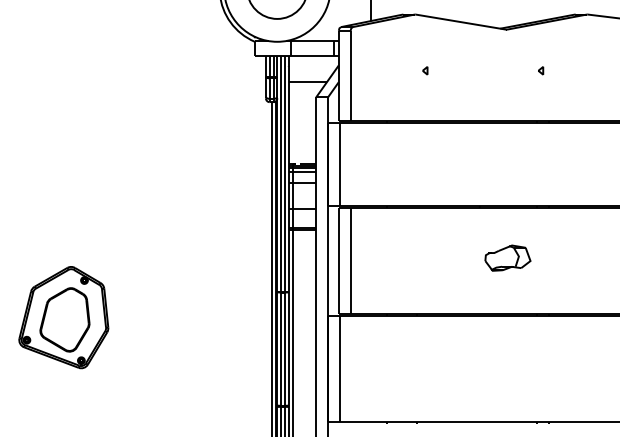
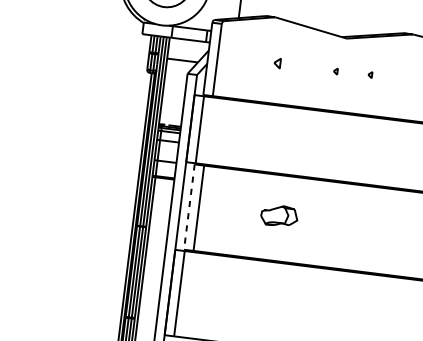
part: (425, 70) -> (277, 63), size x1.6
part: (498, 71) -> (336, 71), added
part: (507, 257) -> (279, 215), moved
line: (338, 261) -> (189, 207), solid -> dashed

